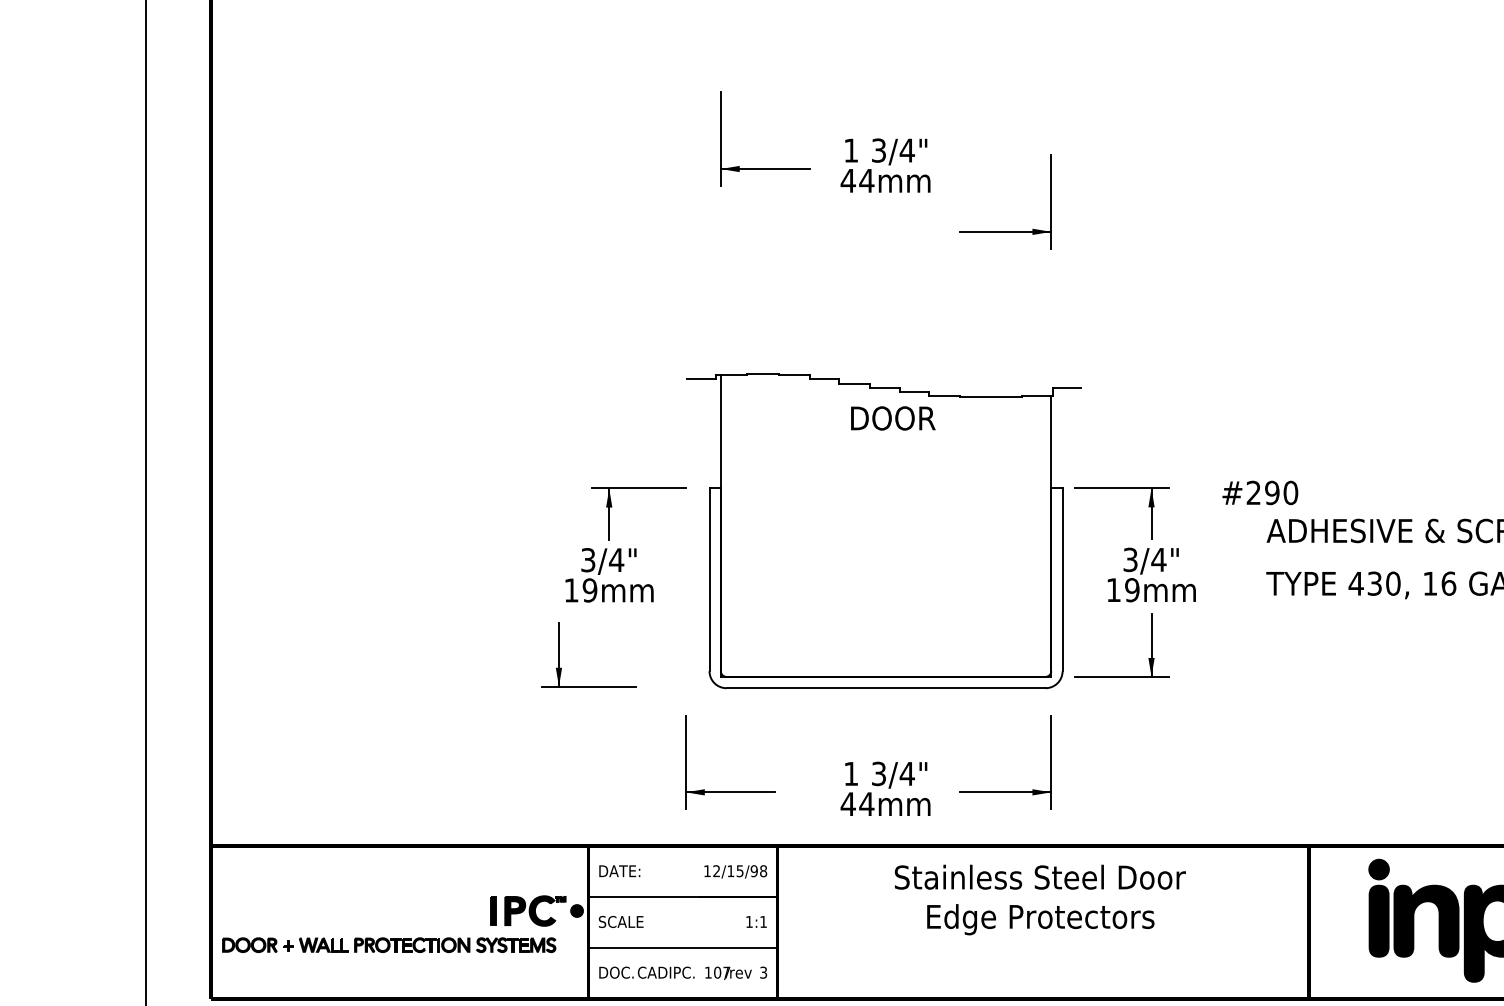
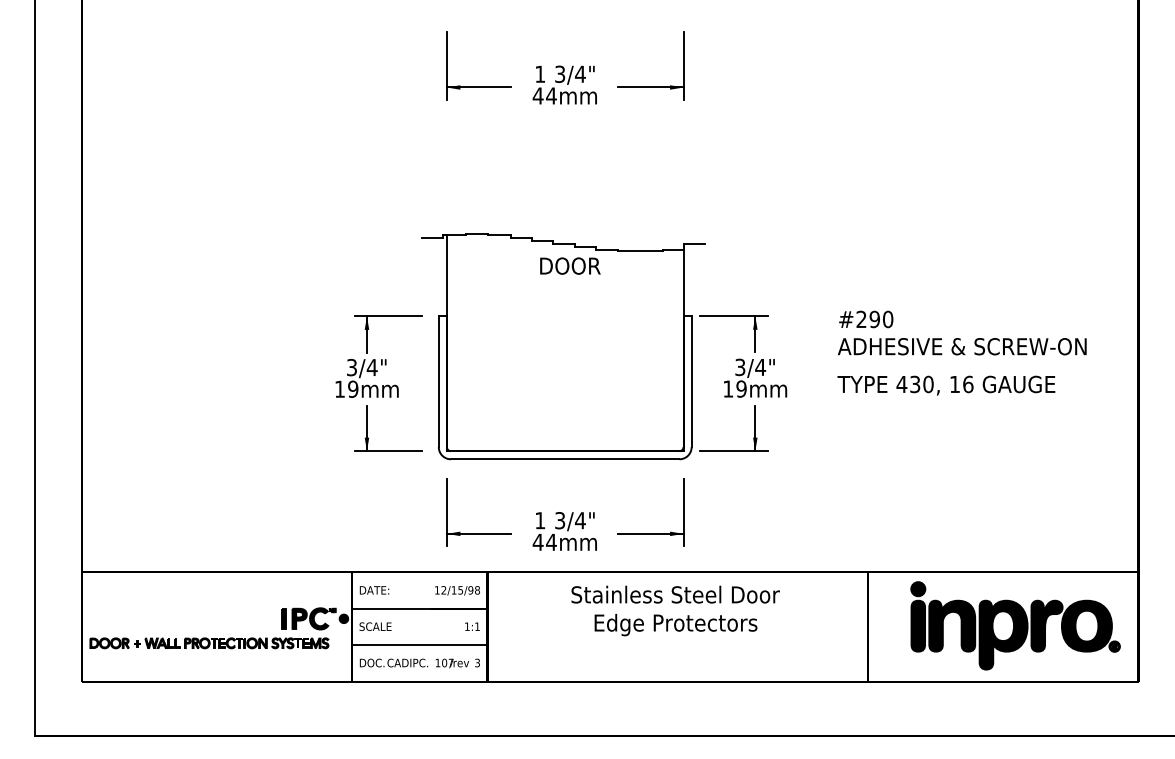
part: (1005, 230) -> (650, 86), moved
text: (1260, 492) -> (866, 319), moved
part: (559, 654) -> (367, 428), moved
part: (730, 791) -> (478, 533), moved

